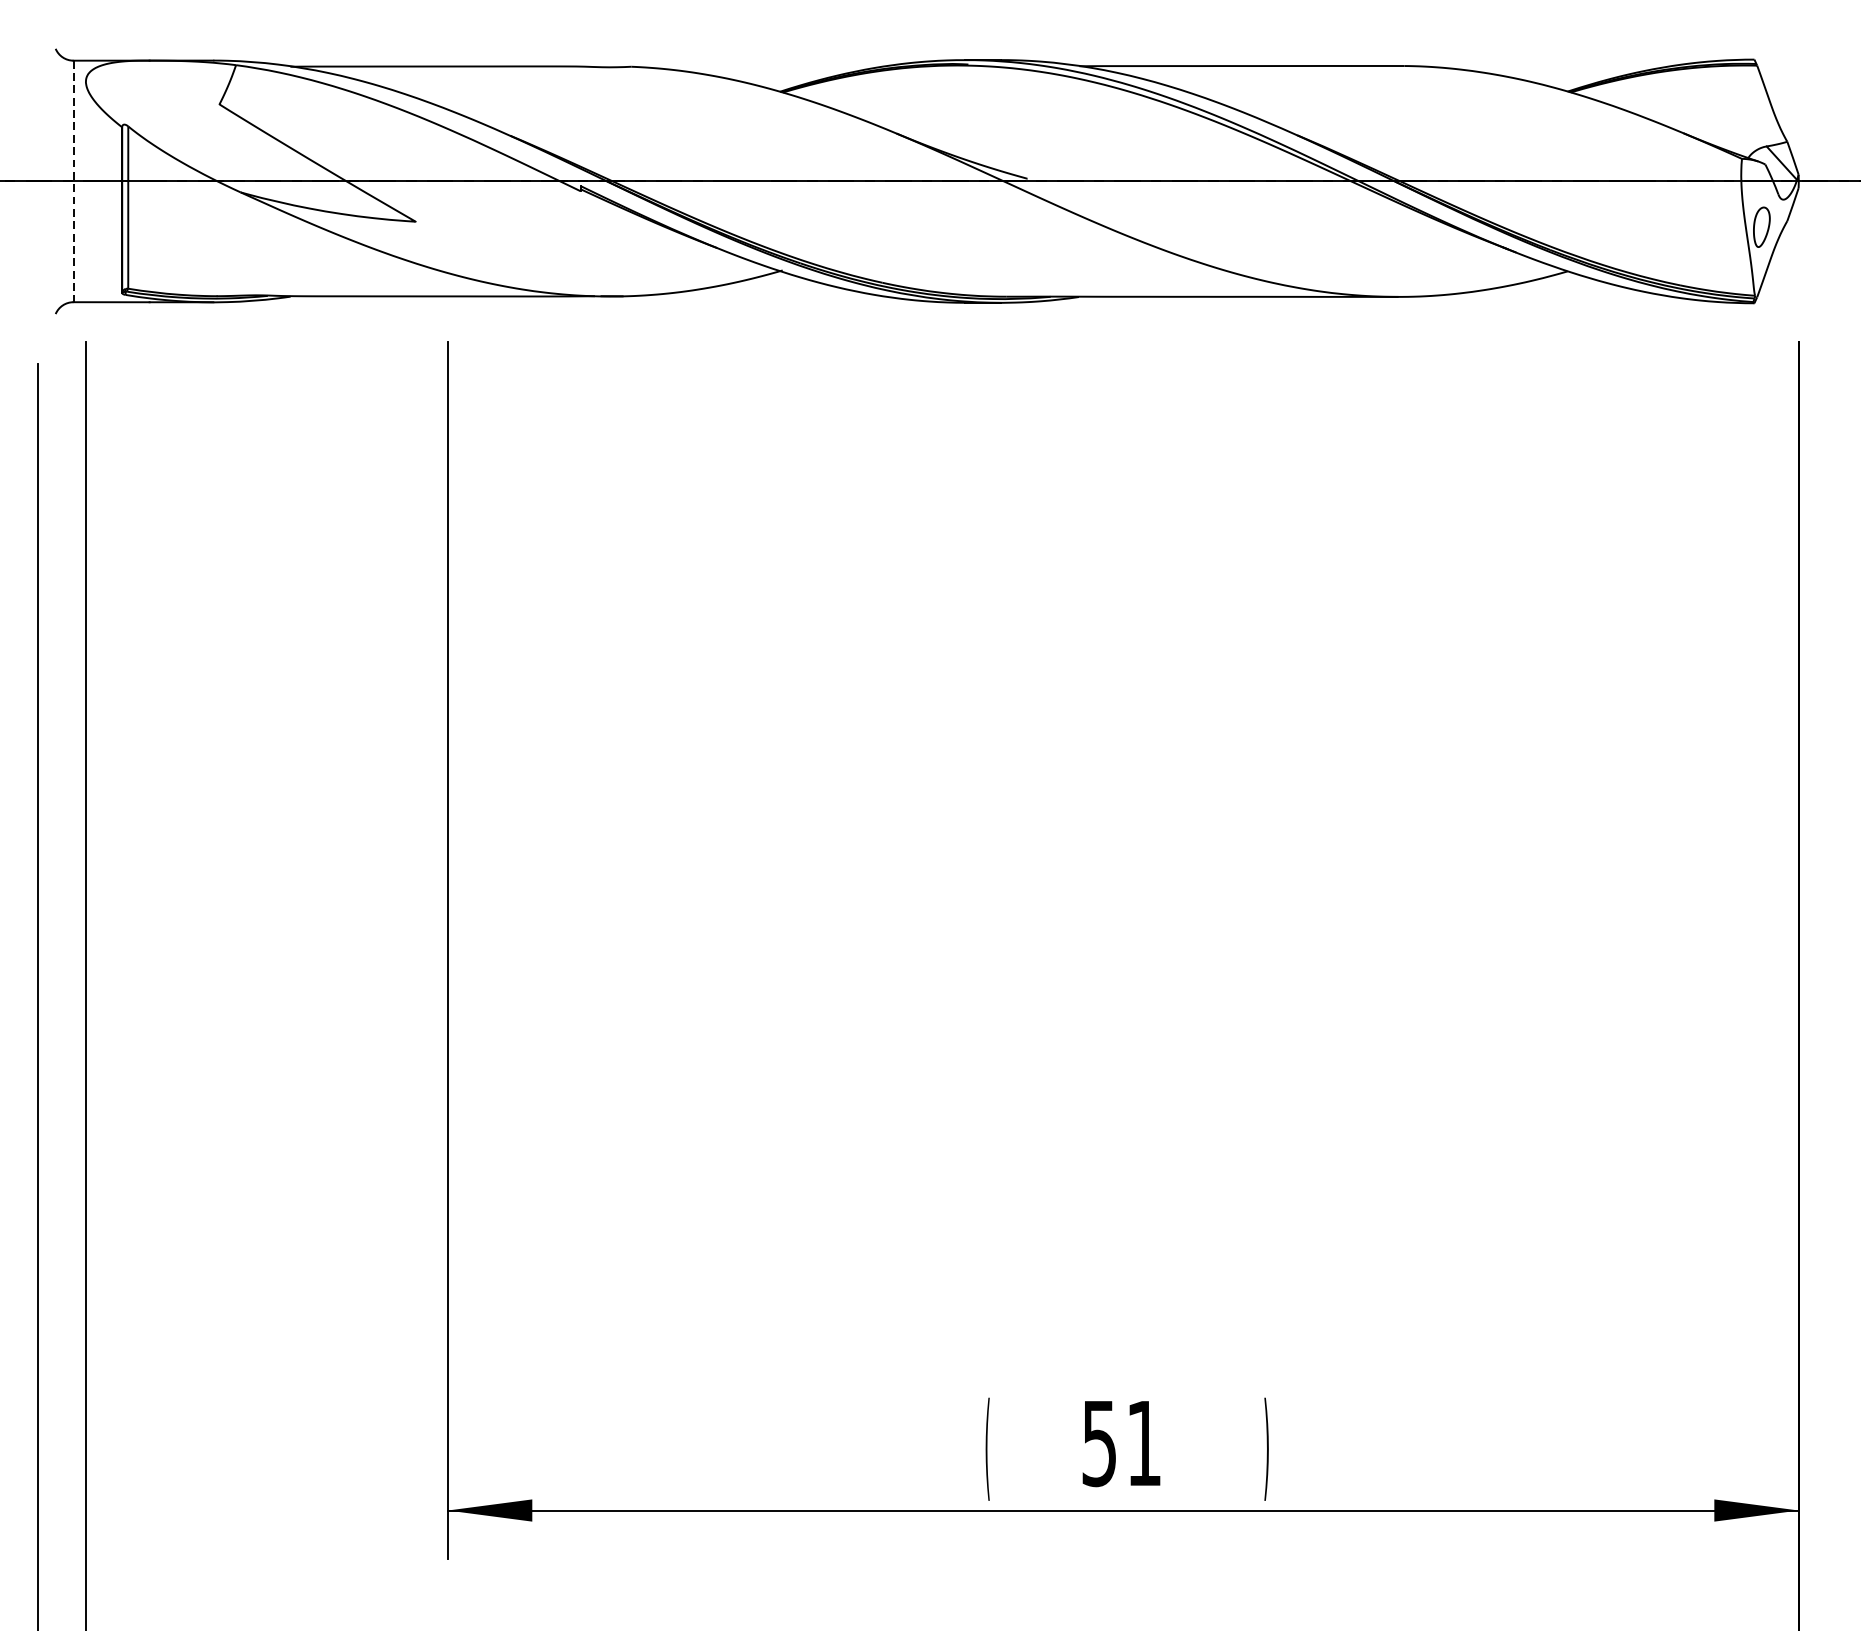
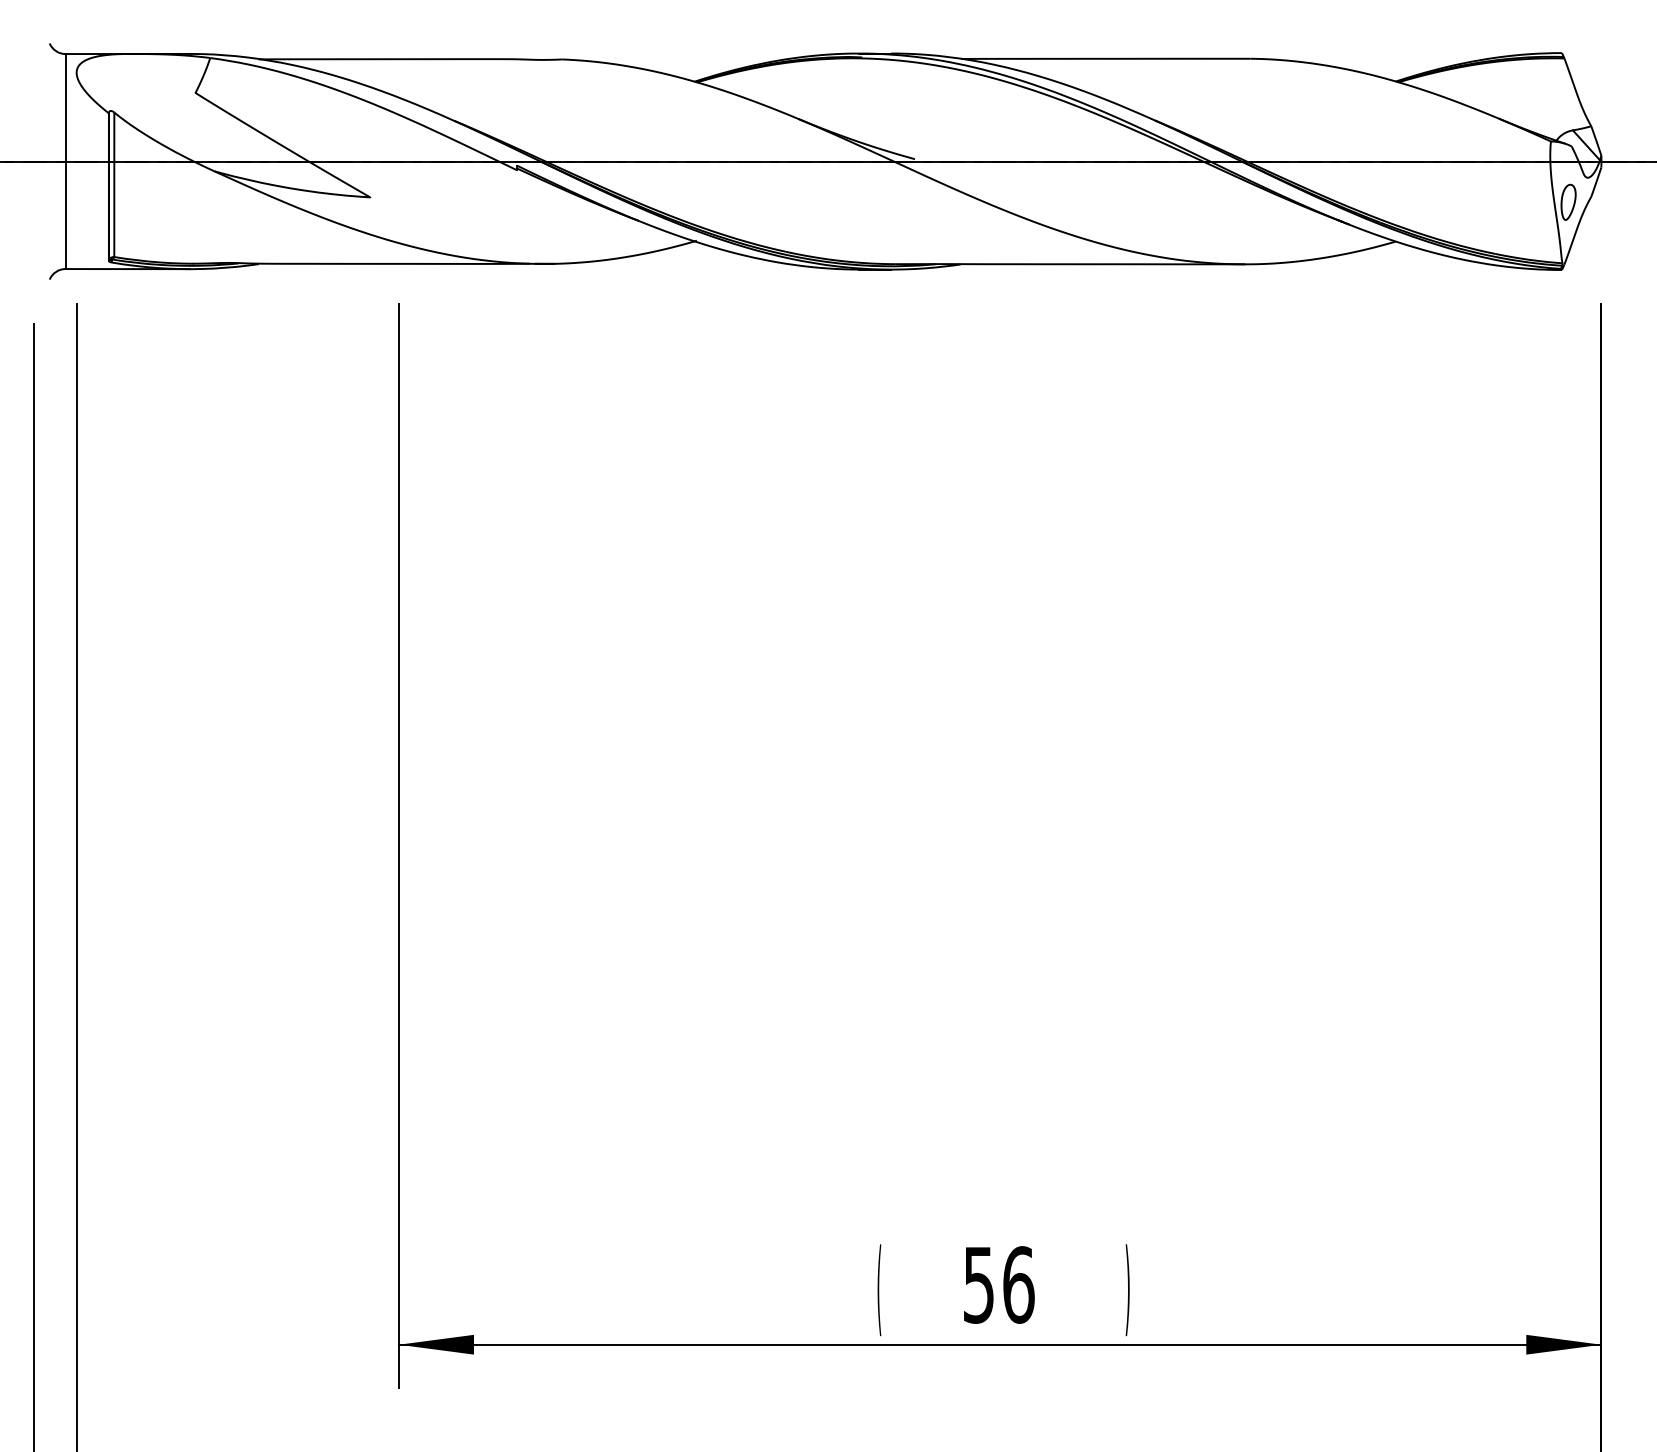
line: (73, 181) -> (65, 161), dashed -> solid
text: (1143, 1442) -> (1018, 1284), 51 -> 56

